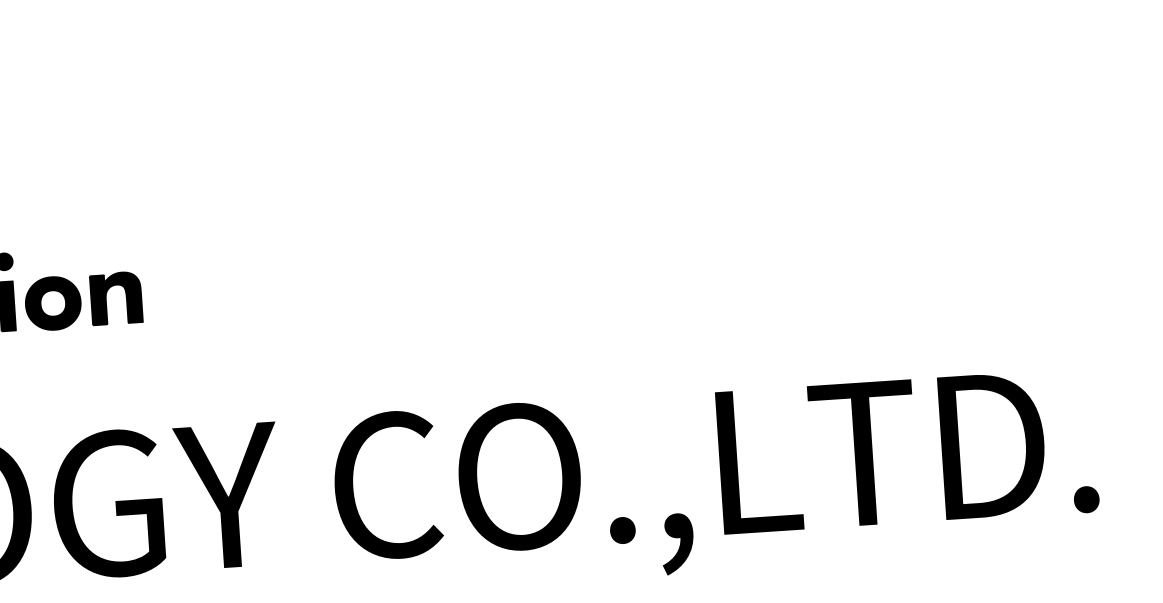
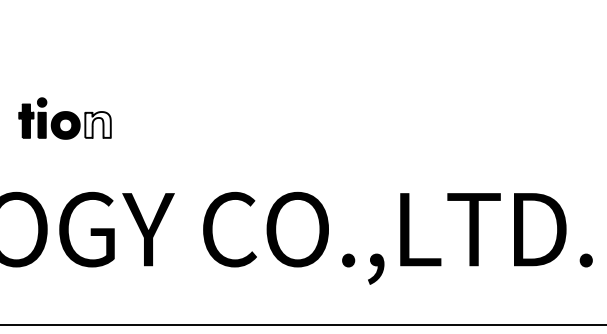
fill: (115, 297) -> (97, 124), removed

